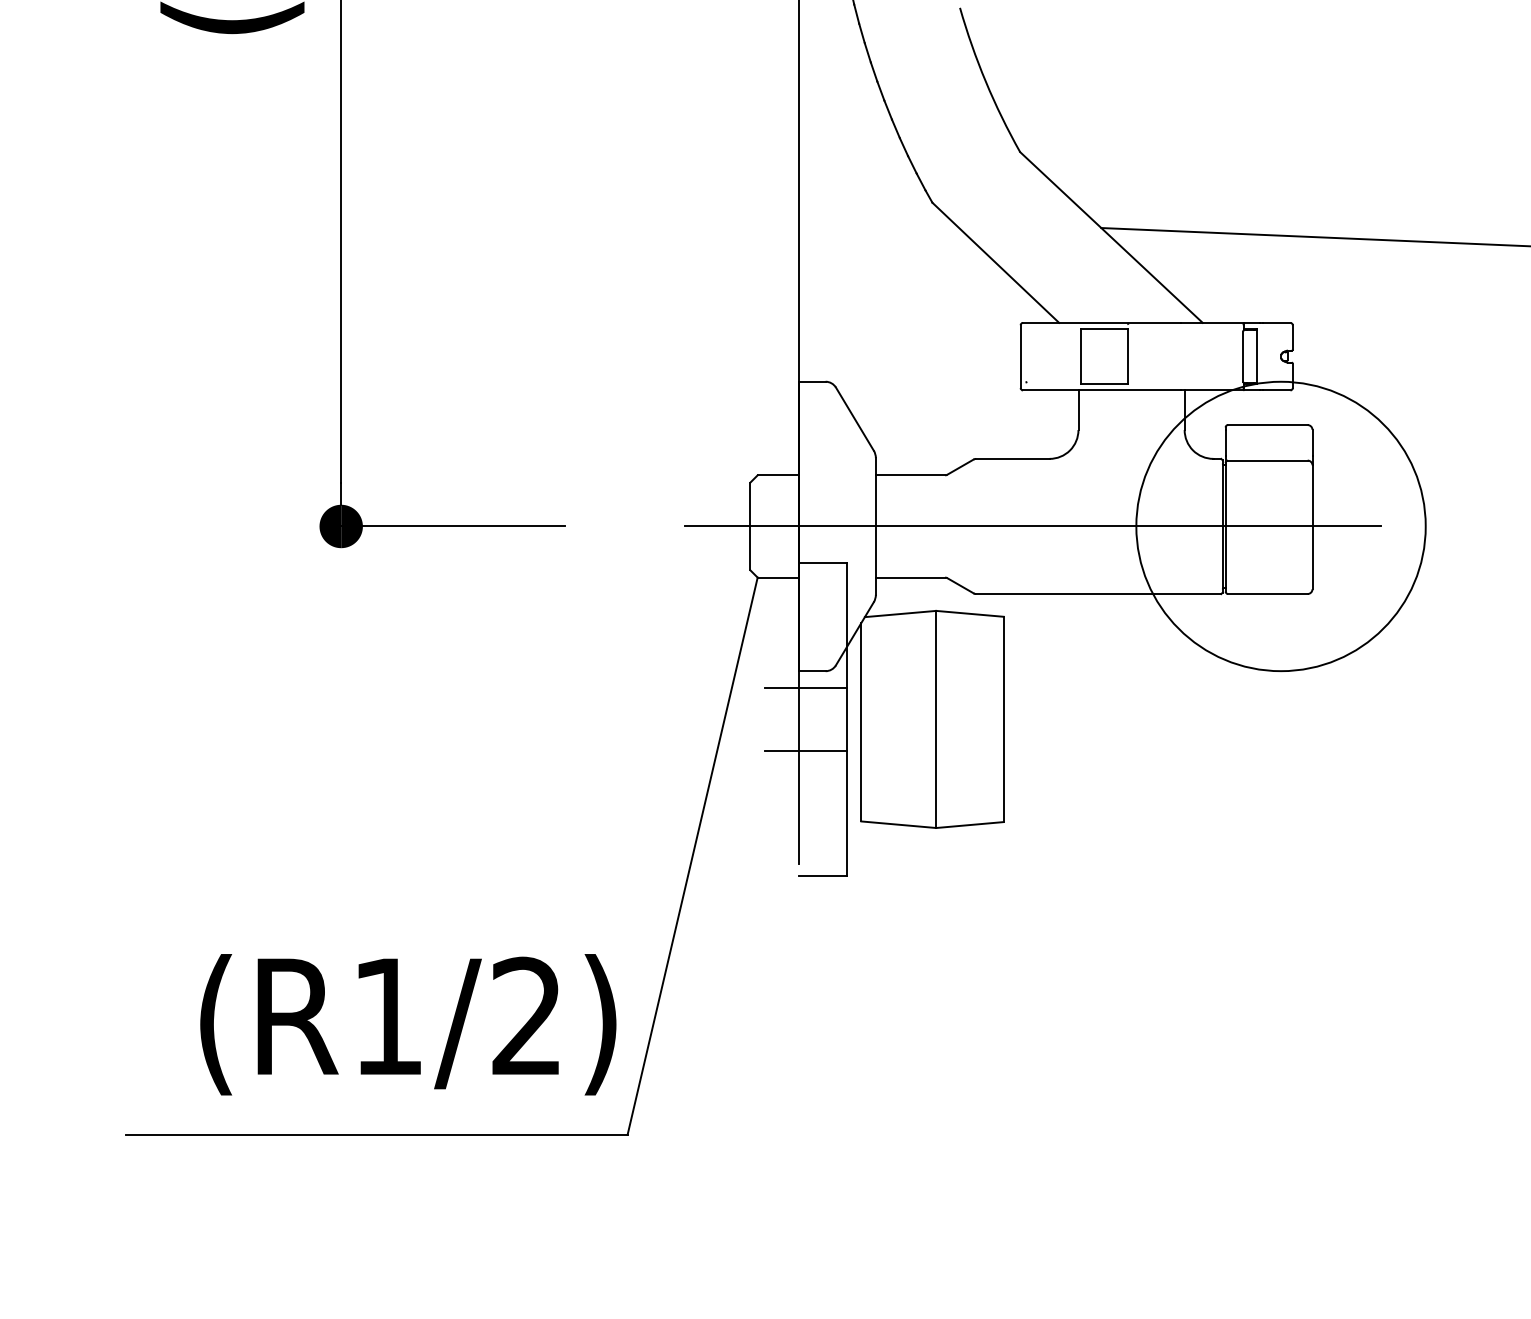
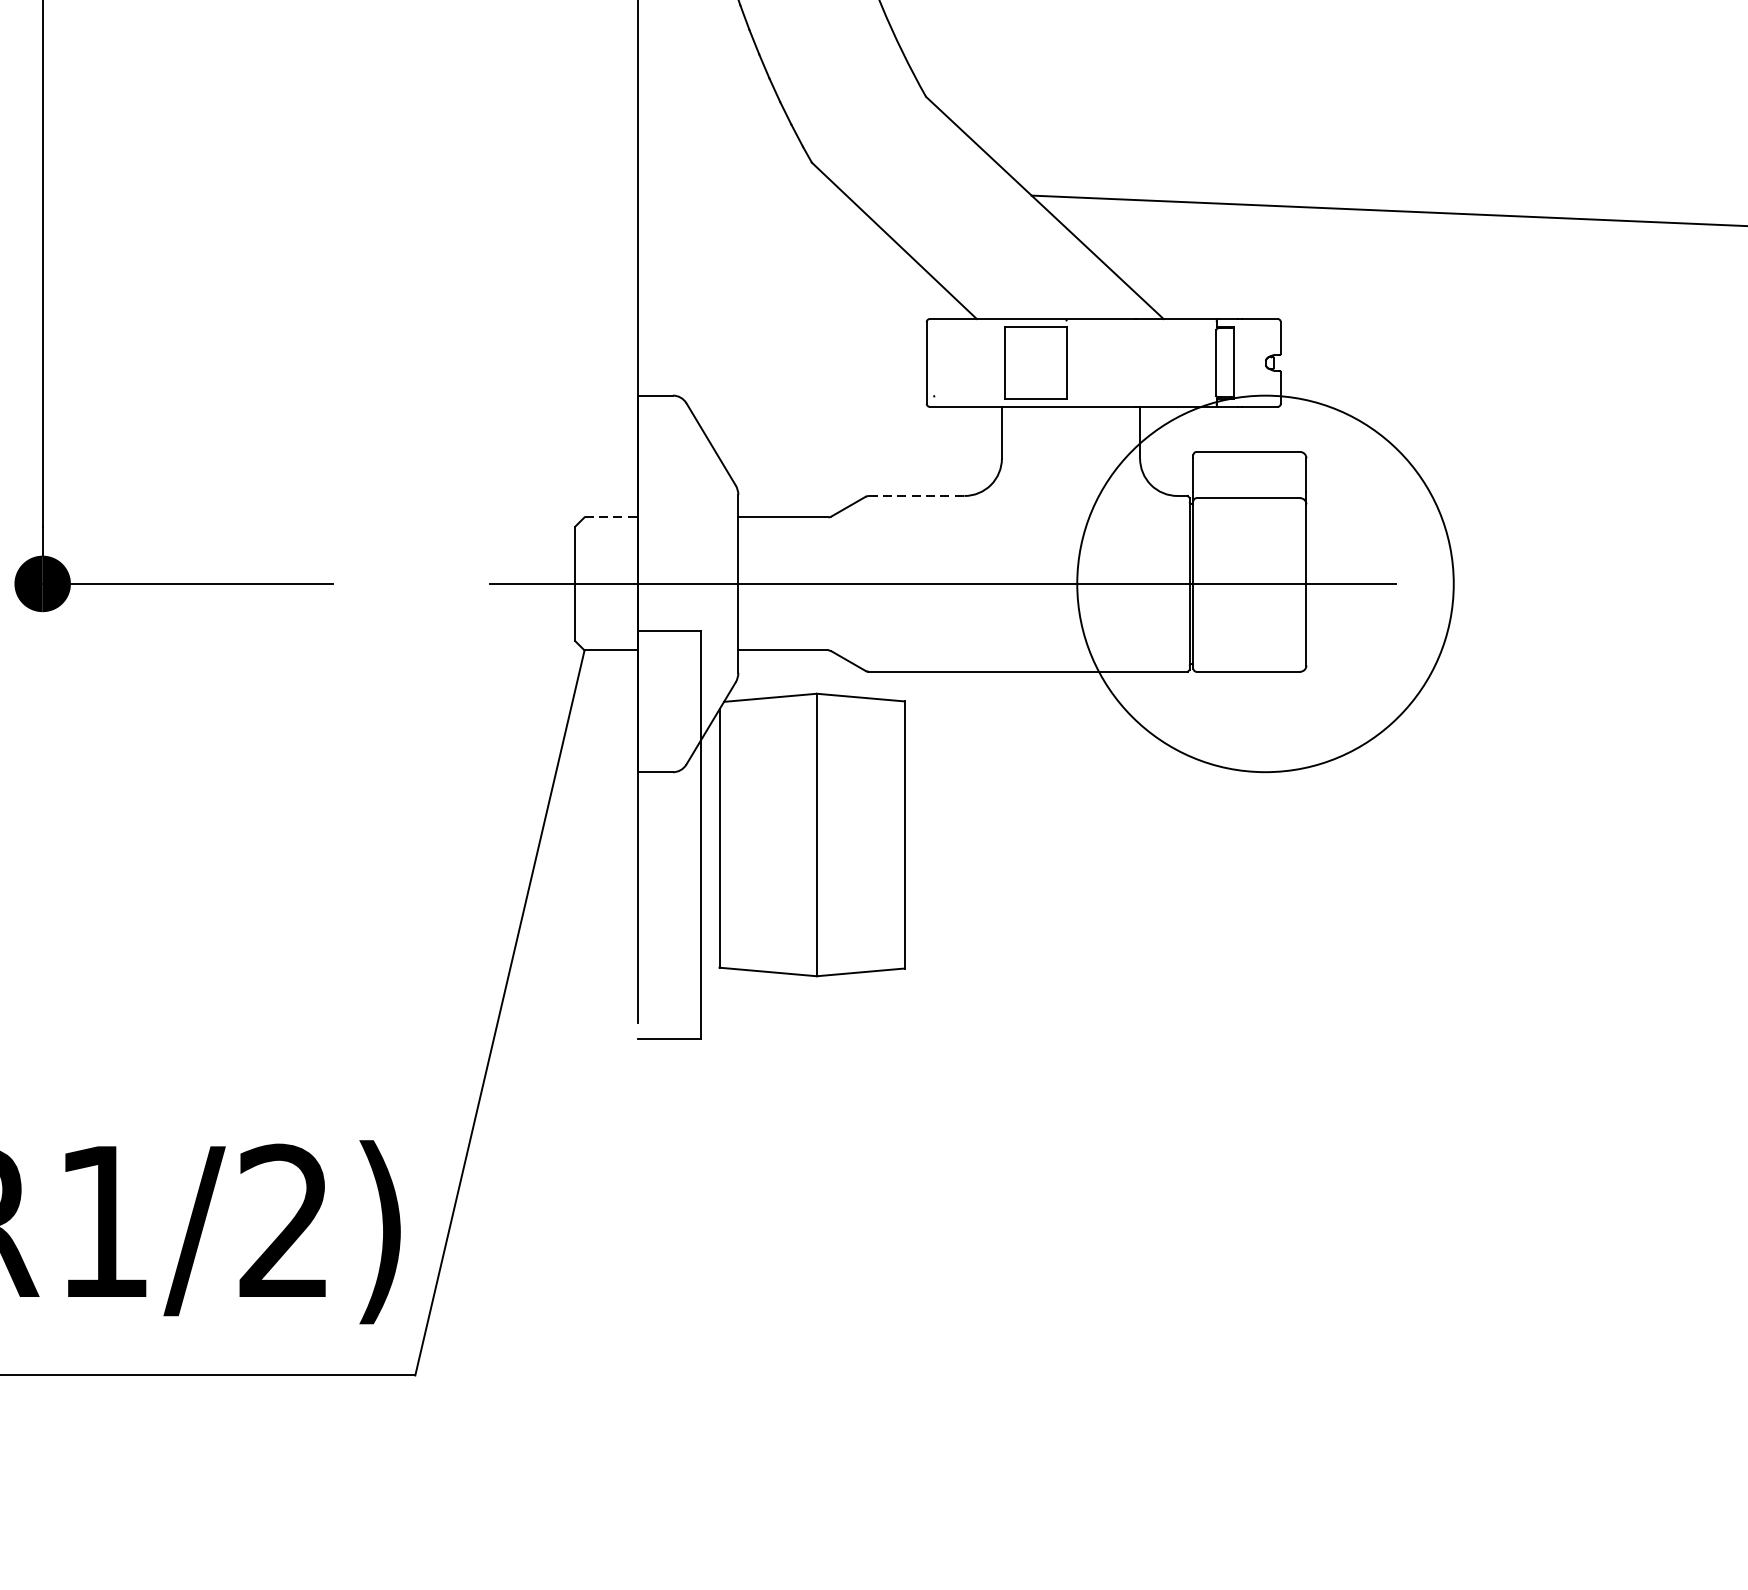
line: (1012, 458) -> (916, 495), solid -> dashed
line: (778, 475) -> (611, 517), solid -> dashed
line: (805, 688) -> (646, 794), removed
line: (805, 750) -> (646, 875), removed

